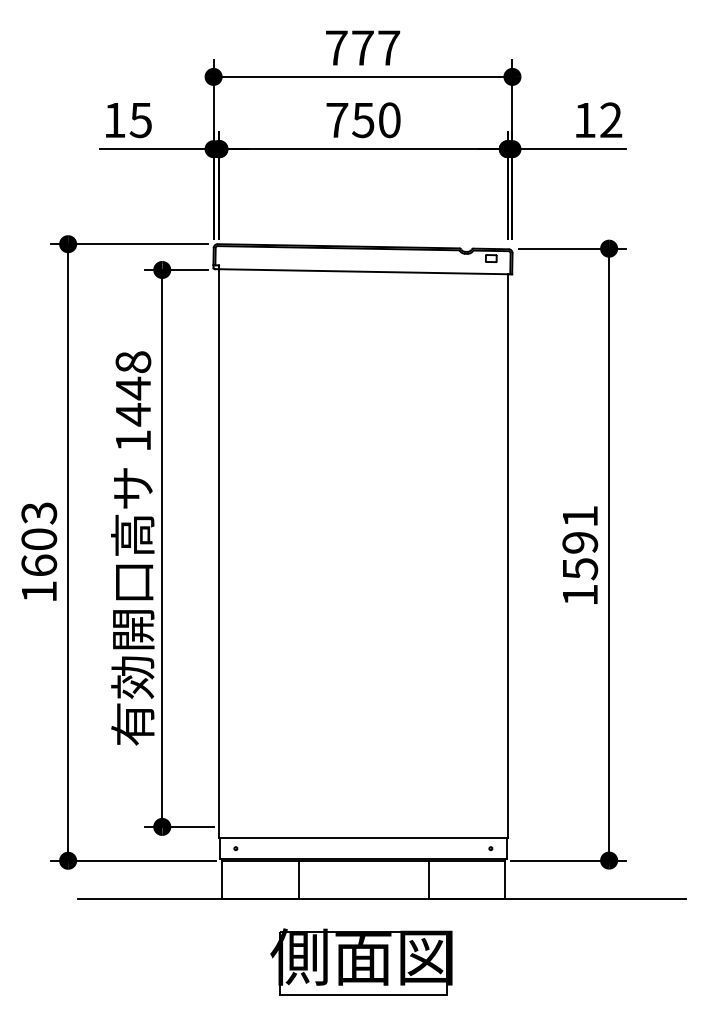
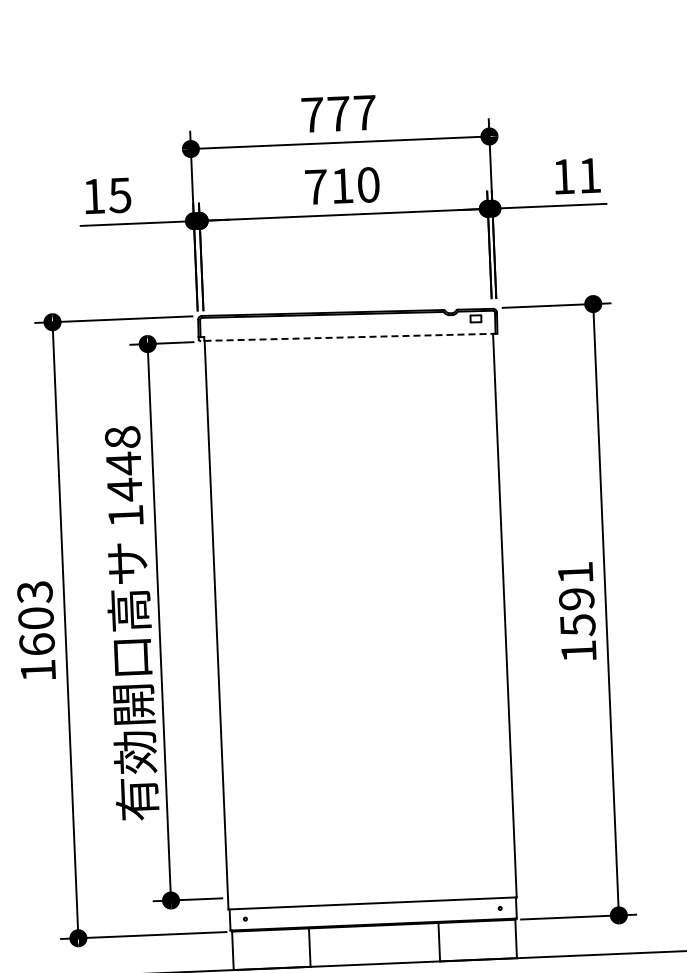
text: (611, 119) -> (590, 174), 12 -> 11
text: (363, 120) -> (342, 186), 750 -> 710
line: (363, 271) -> (348, 337), solid -> dashed

